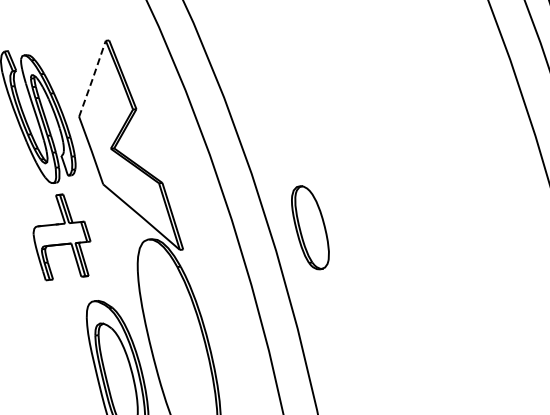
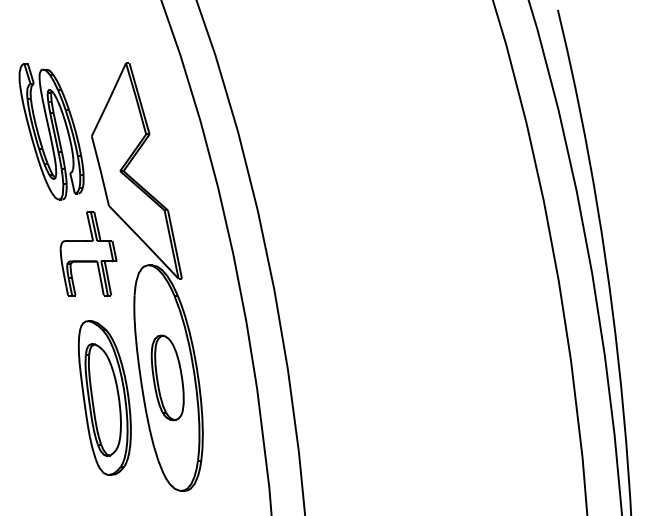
line: (93, 78) -> (109, 99), dashed -> solid
part: (310, 227) -> (167, 377), moved
part: (61, 236) -> (88, 253), moved

